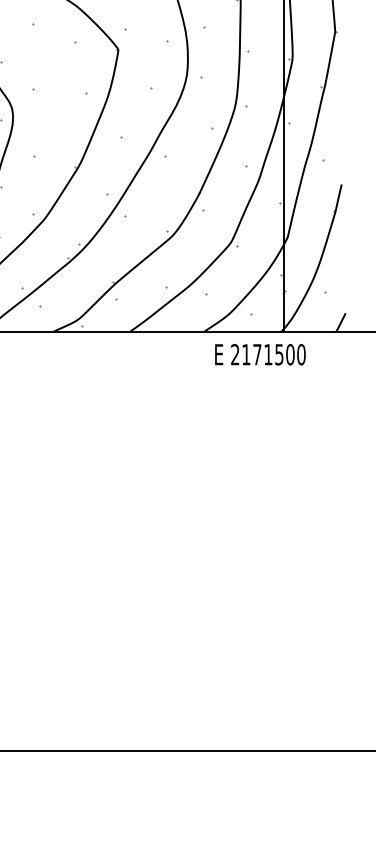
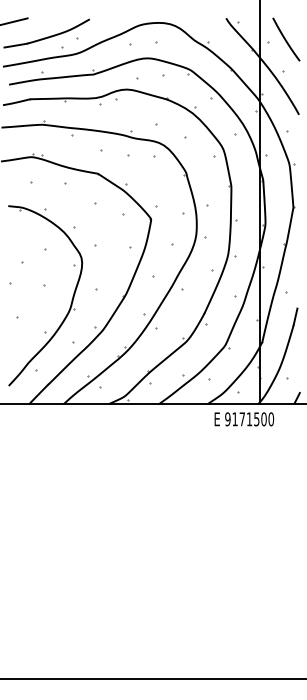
text: (234, 354) -> (227, 419), 2171500 -> 9171500

